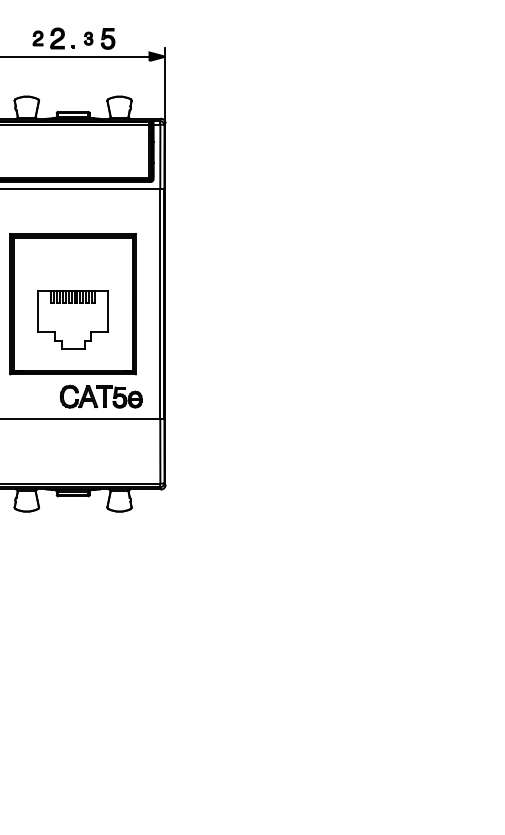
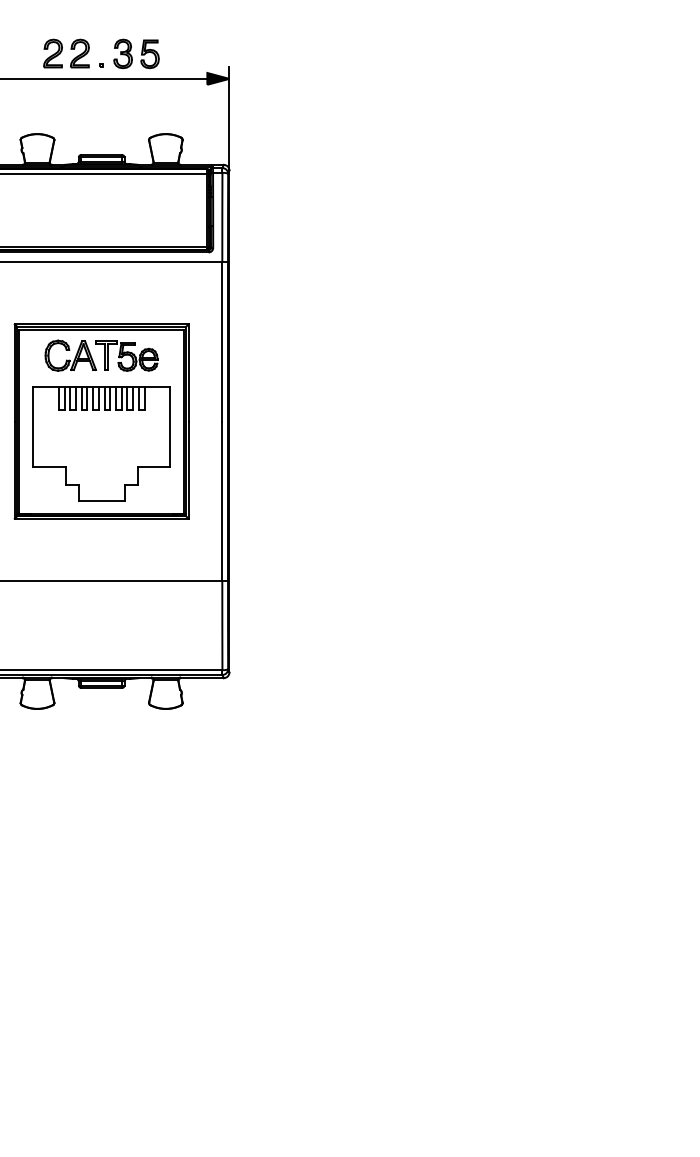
part: (37, 38) -> (52, 53), size x1.43
part: (88, 38) -> (122, 53), size x1.67
part: (73, 320) -> (101, 443), size x1.43
part: (101, 396) -> (101, 355), moved

